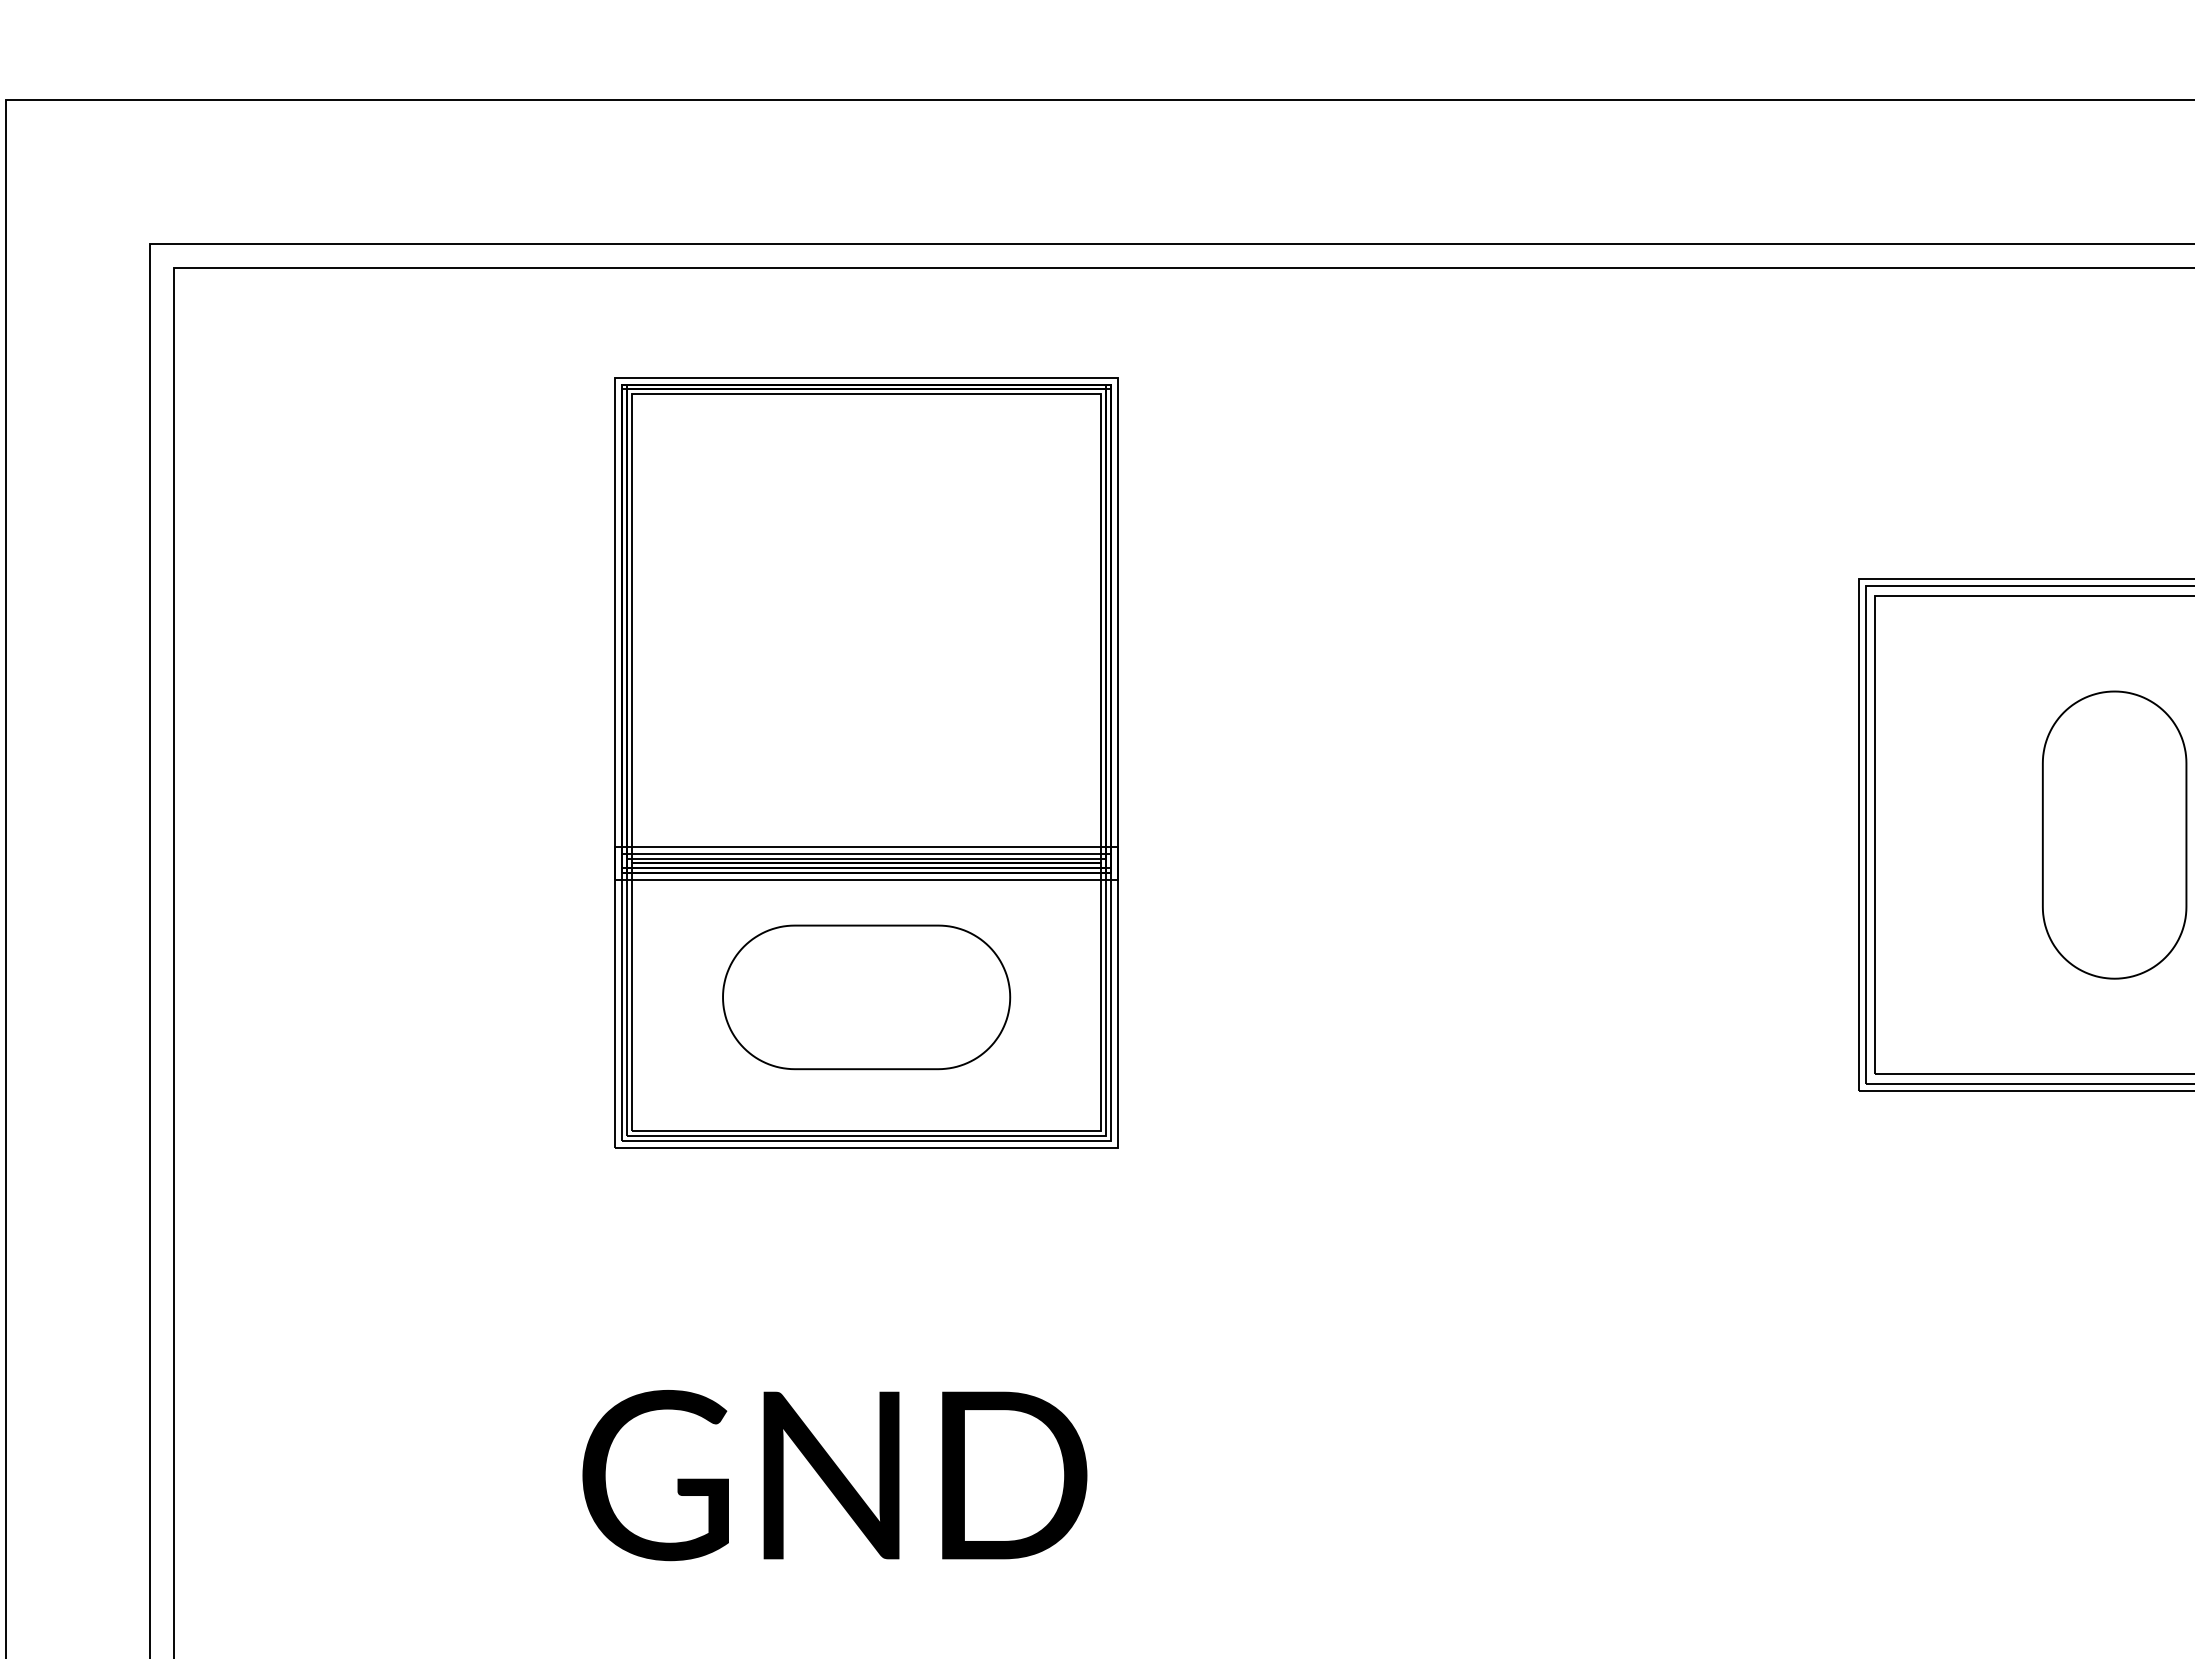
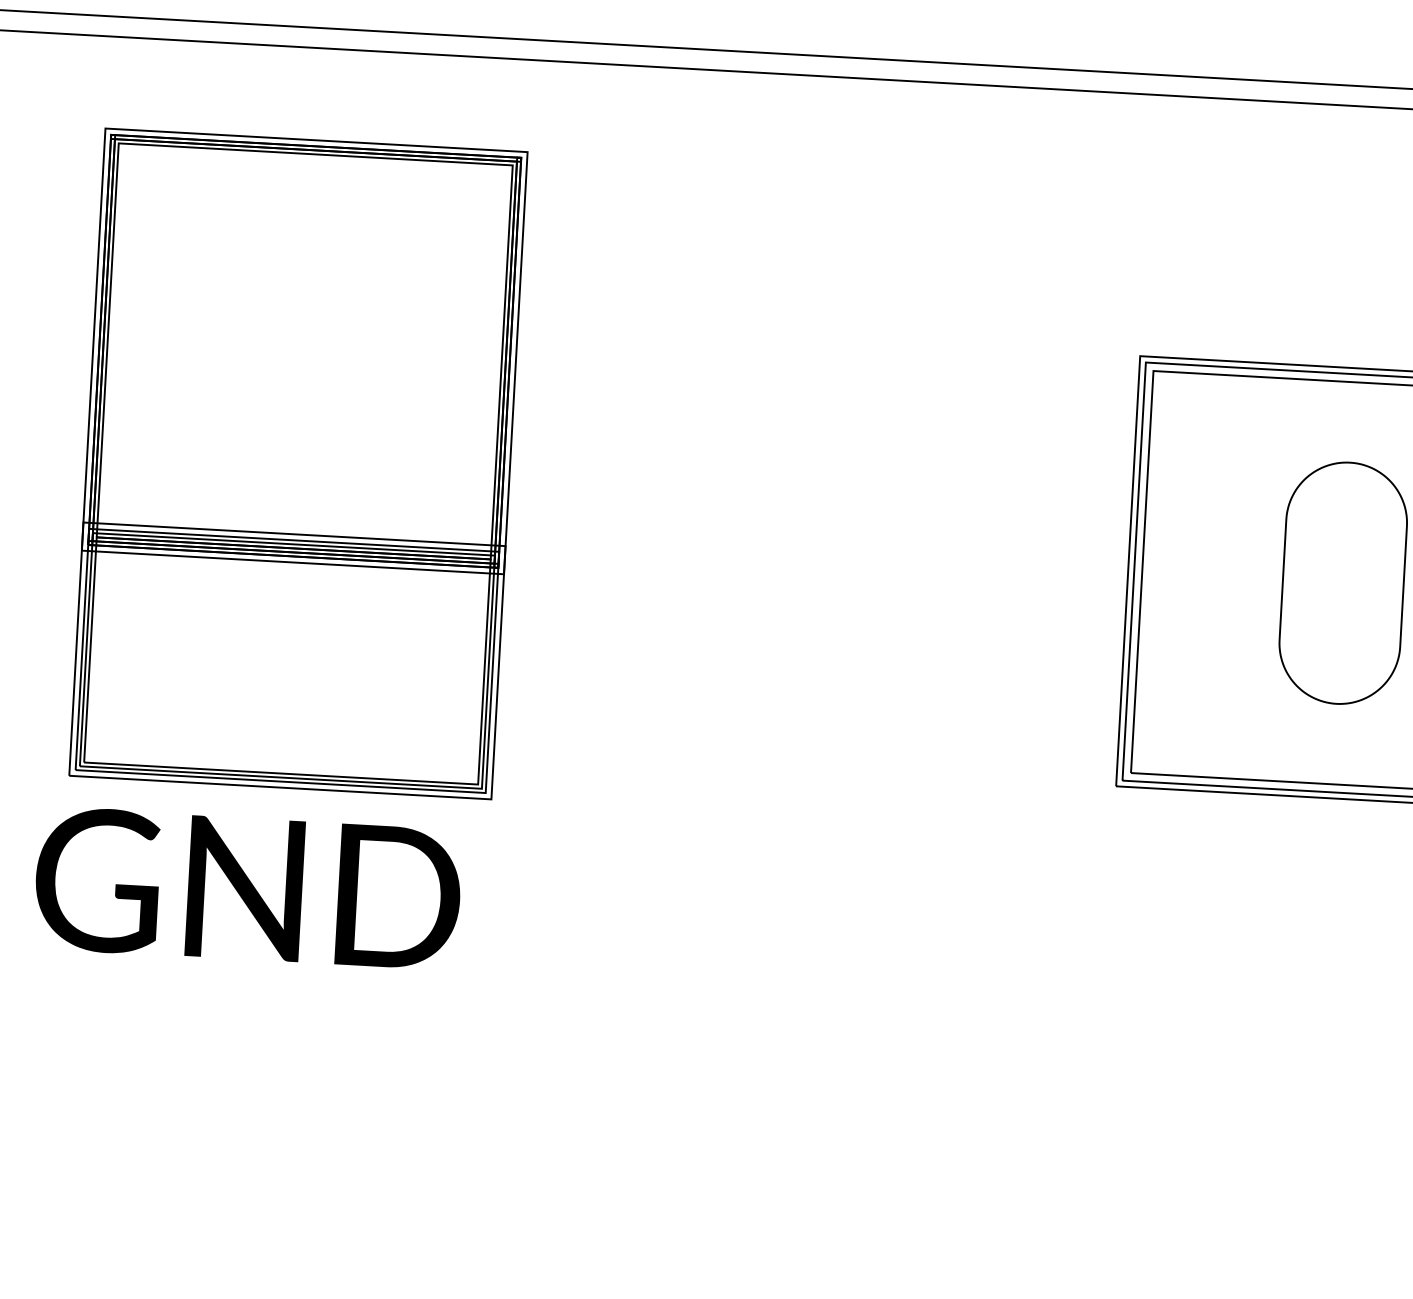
part: (866, 997) -> (287, 661), removed
text: (834, 1475) -> (247, 888), moved

